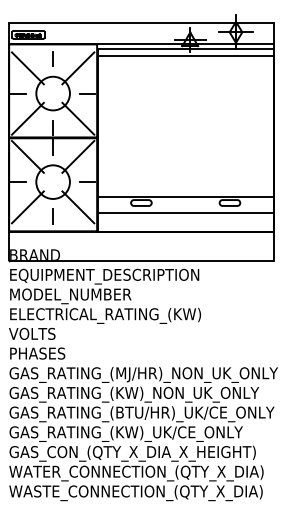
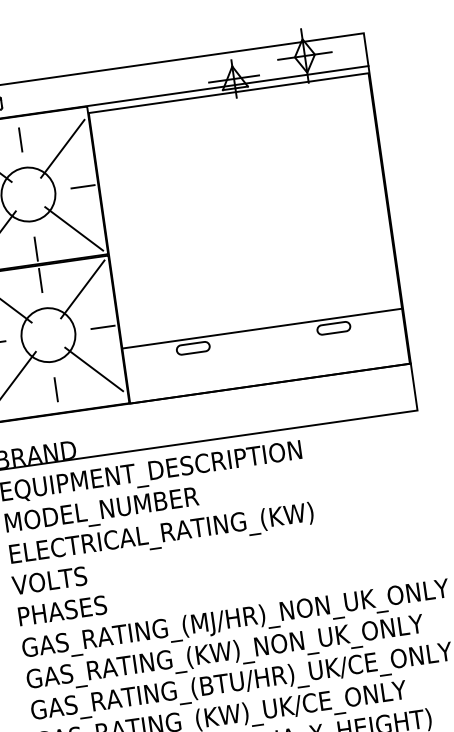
line: (185, 56) -> (230, 105), removed
line: (185, 212) -> (265, 353), removed

